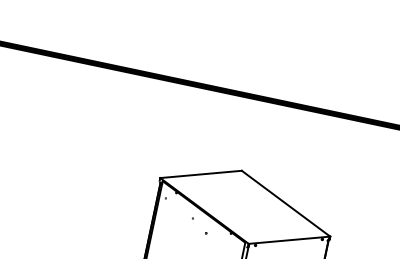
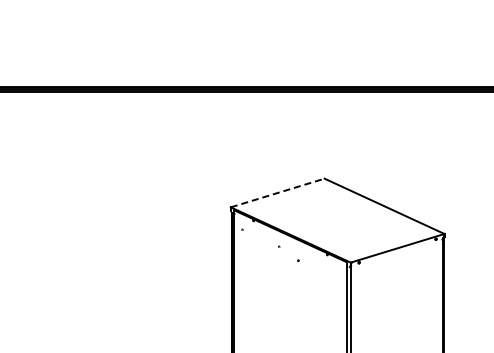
line: (201, 174) -> (278, 192), solid -> dashed

